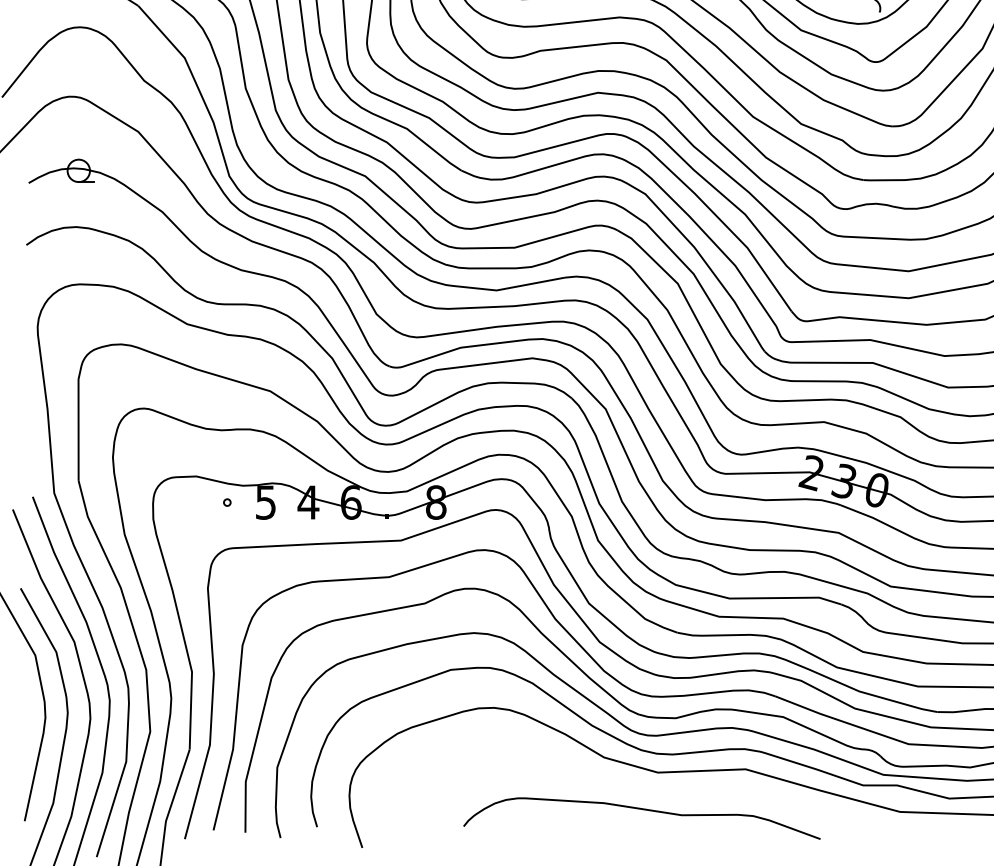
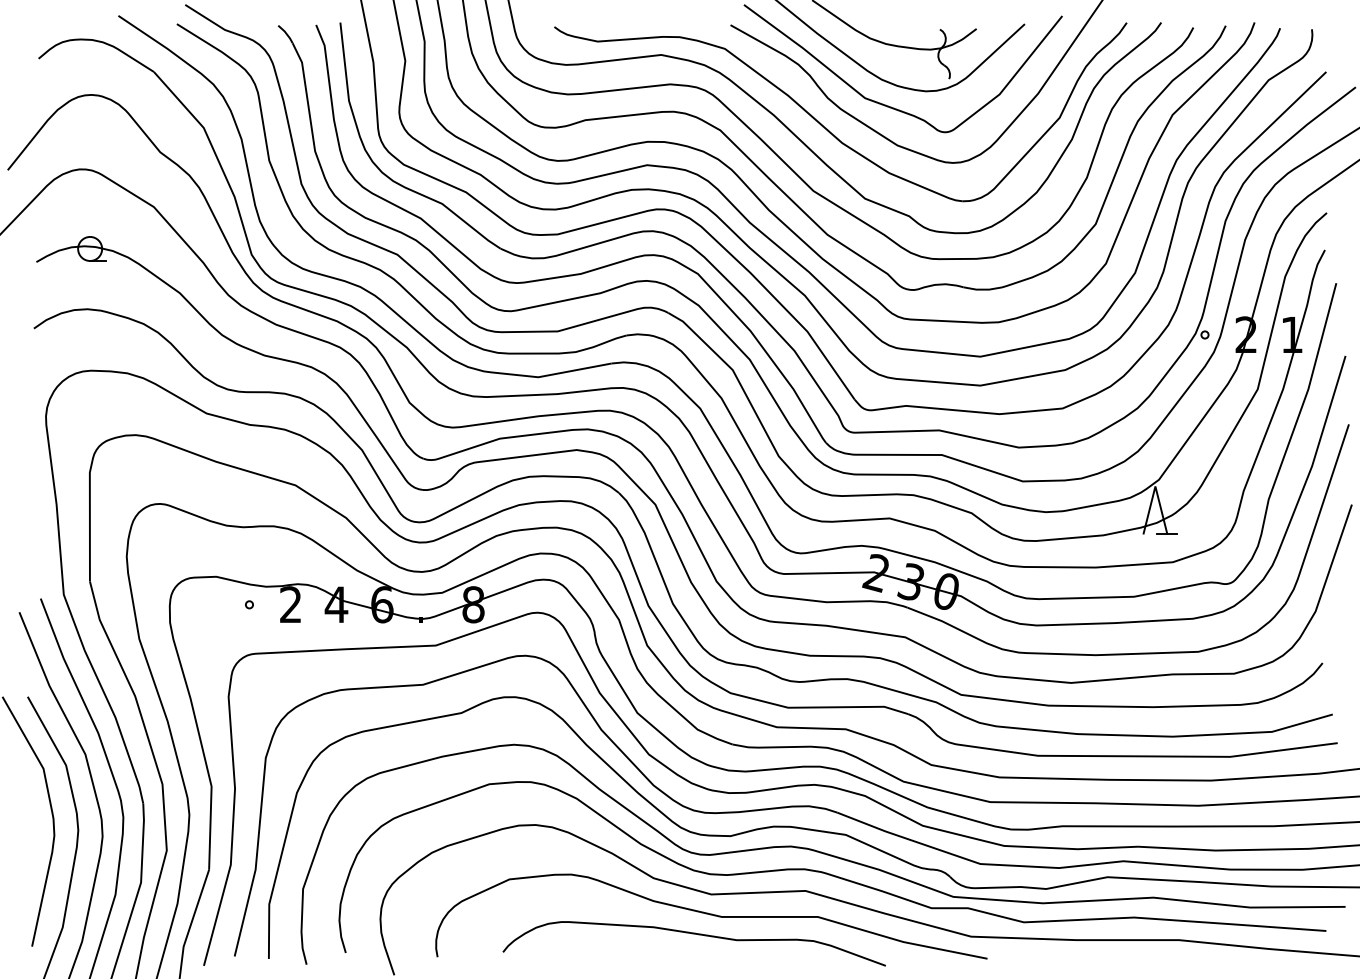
text: (265, 502) -> (290, 604), 5 -> 2
curve: (658, 792) -> (711, 915), added

